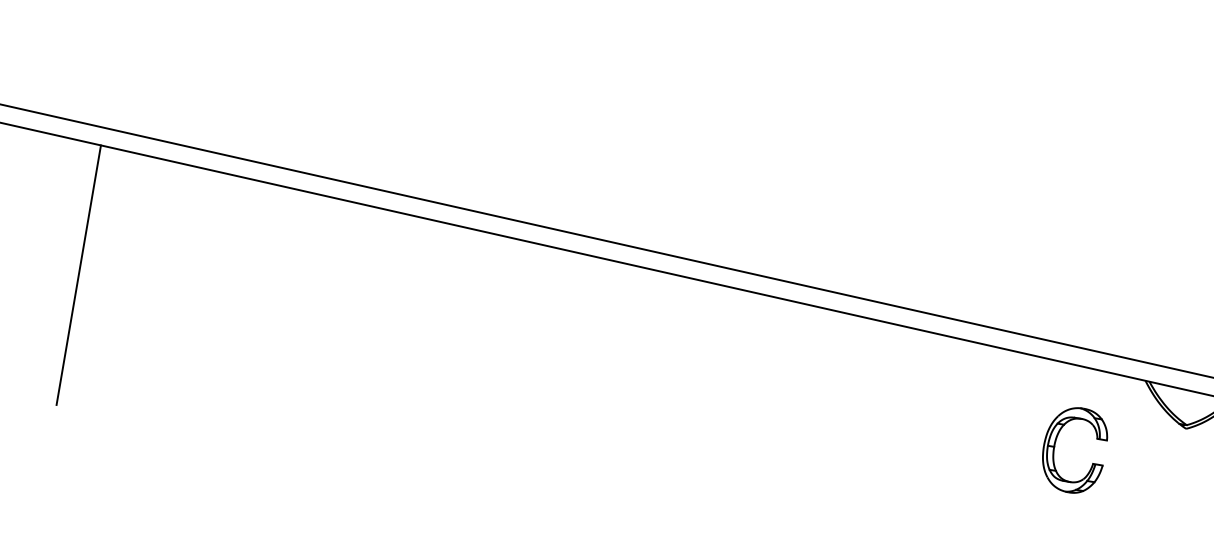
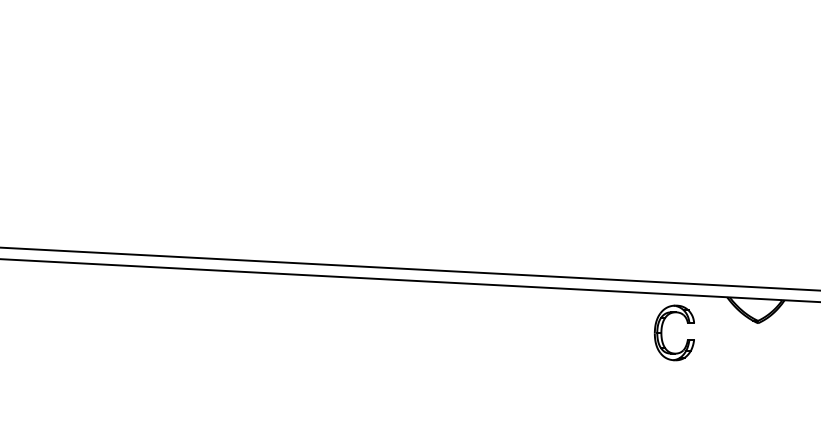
line: (79, 274) -> (39, 345), removed
part: (1056, 446) -> (662, 332), moved

